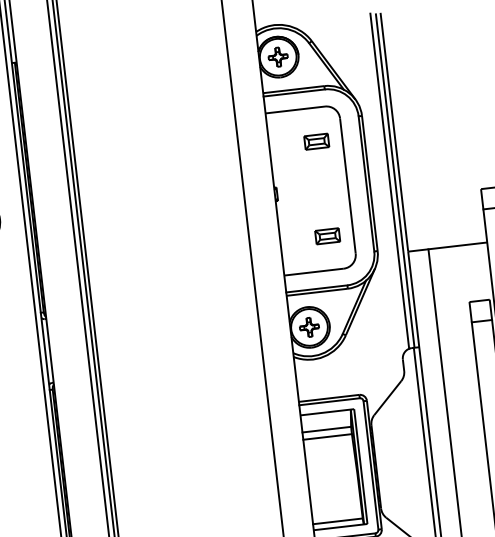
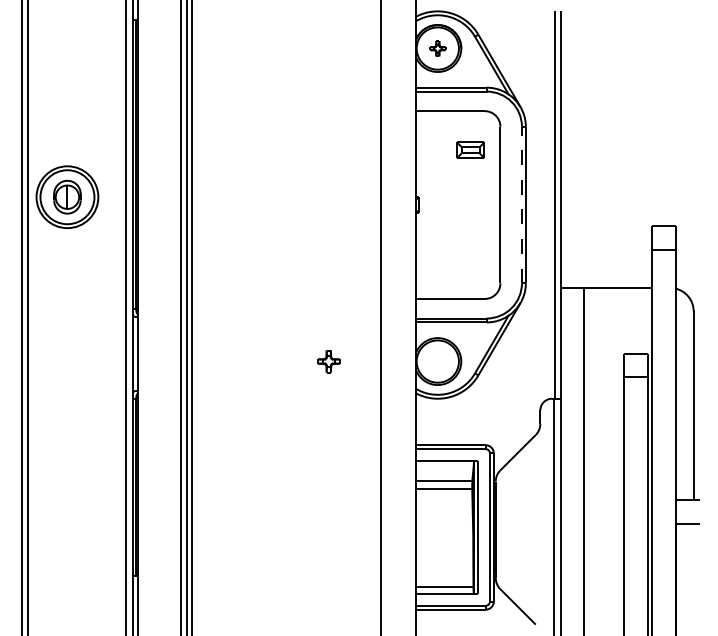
part: (277, 57) -> (437, 48), size x0.7
line: (389, 180) -> (548, 204), removed
line: (366, 183) -> (521, 204), solid -> dashed
part: (327, 236) -> (470, 259), removed
part: (309, 327) -> (328, 361), moved

